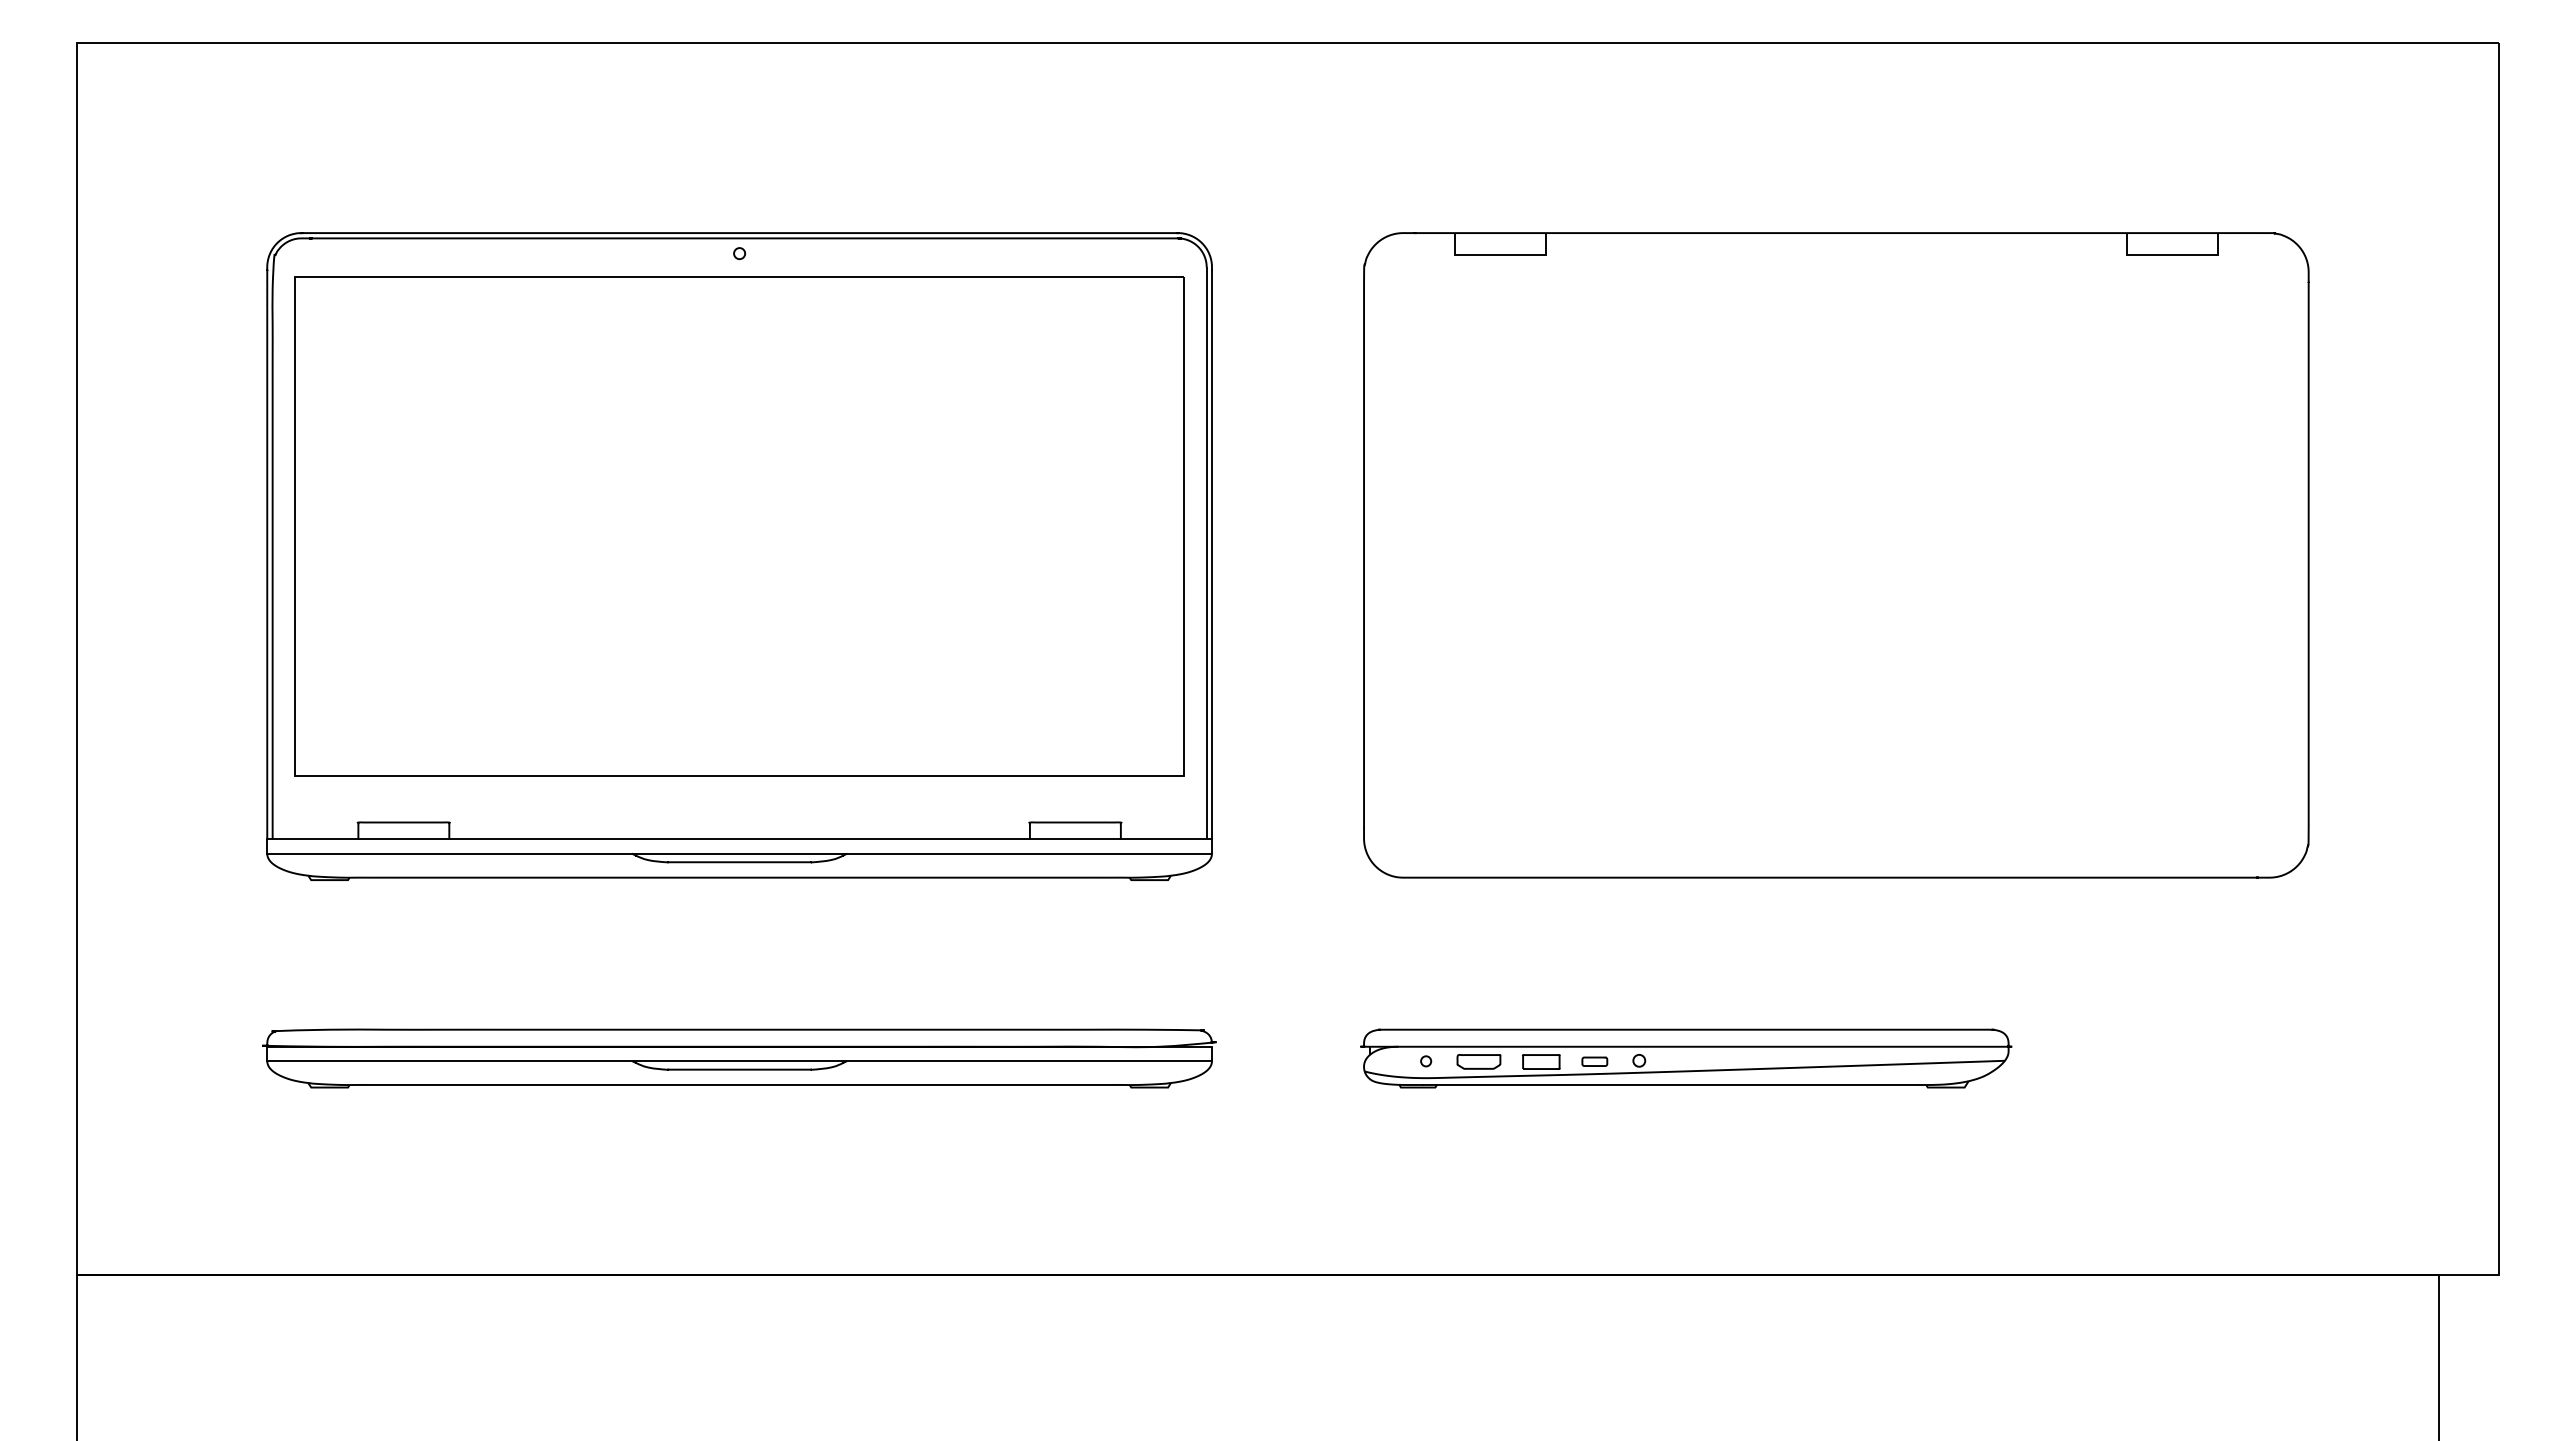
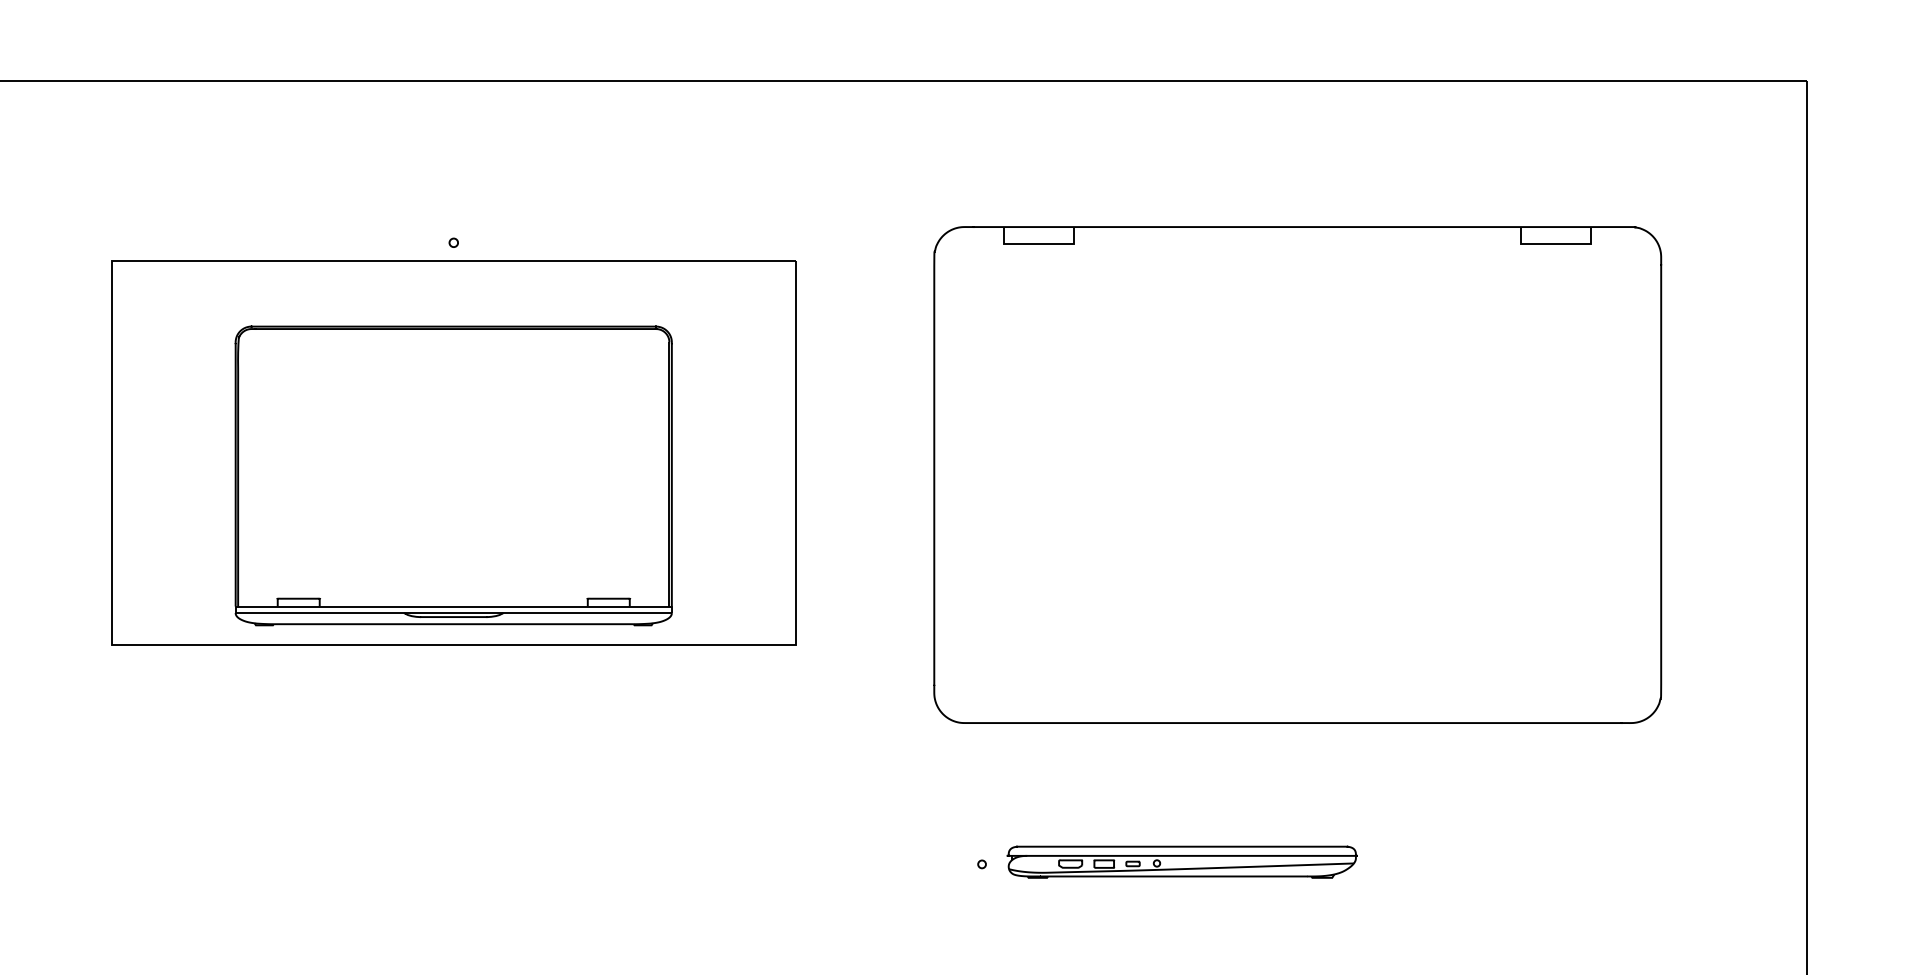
part: (739, 556) -> (453, 475), size x0.6
part: (739, 1058) -> (453, 862), removed
part: (1686, 1058) -> (1182, 862), size x0.7

